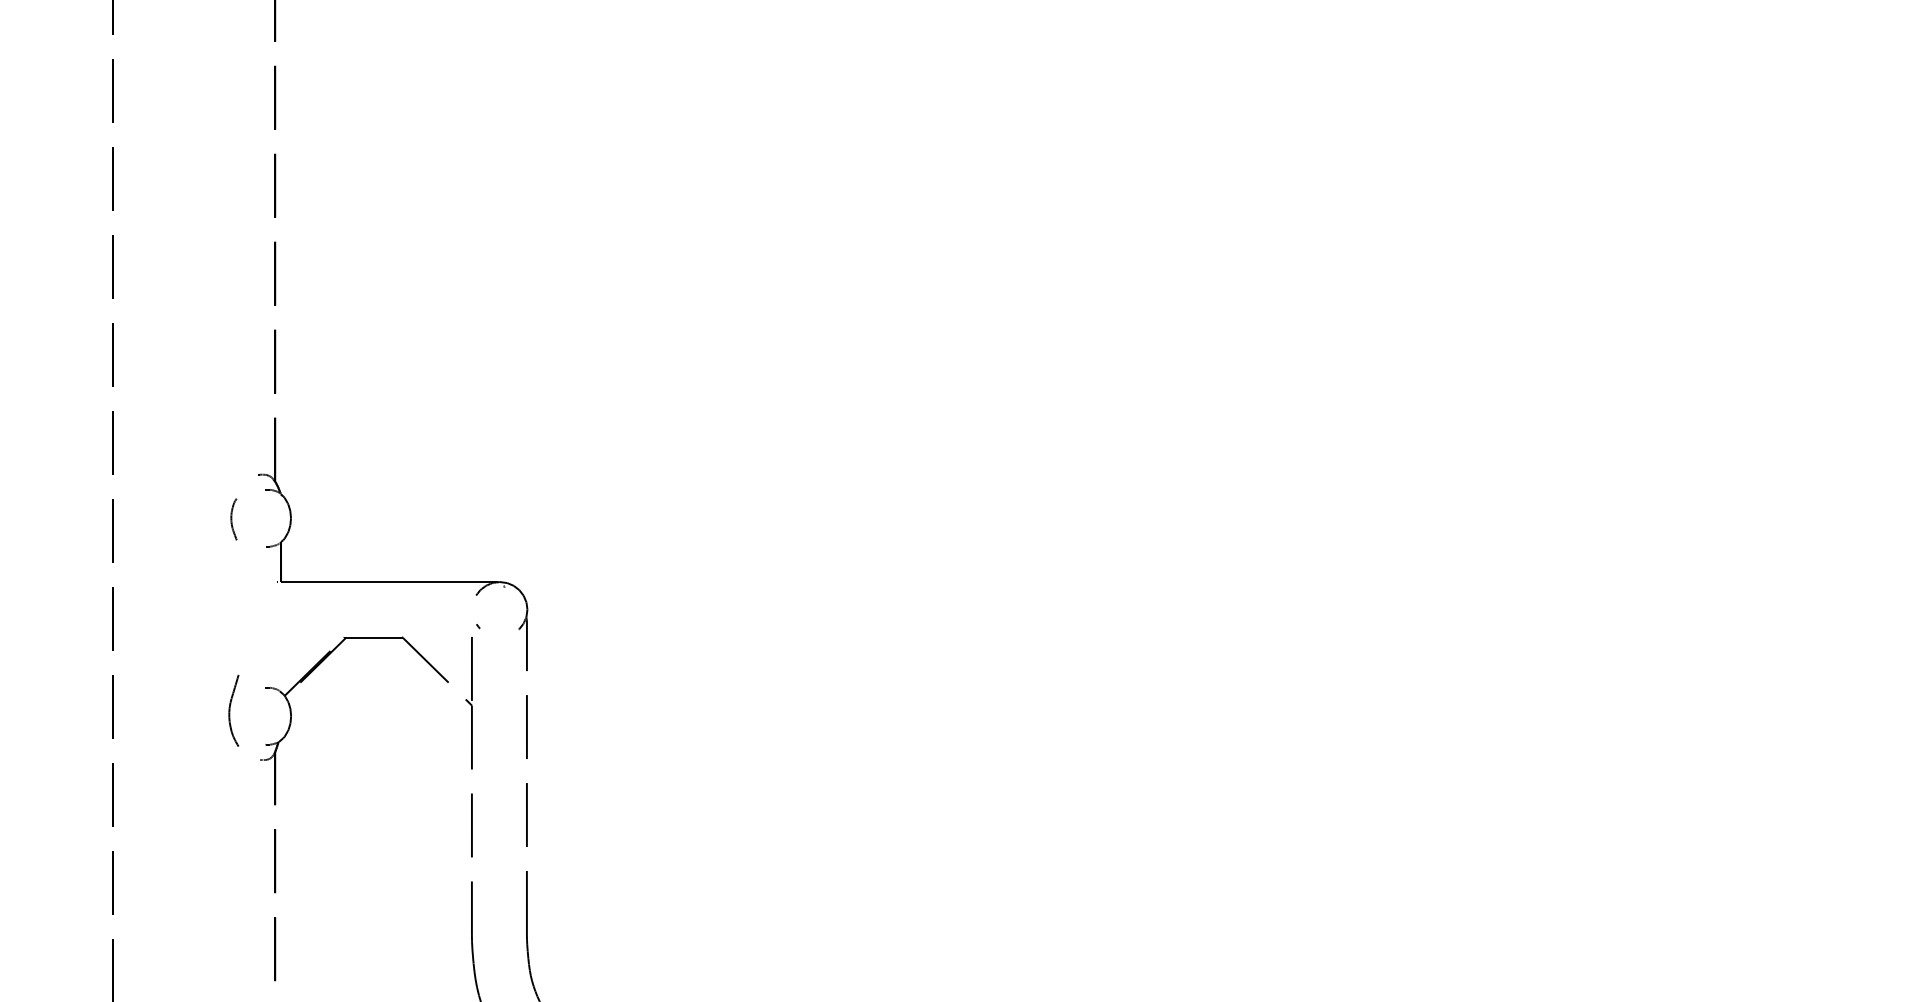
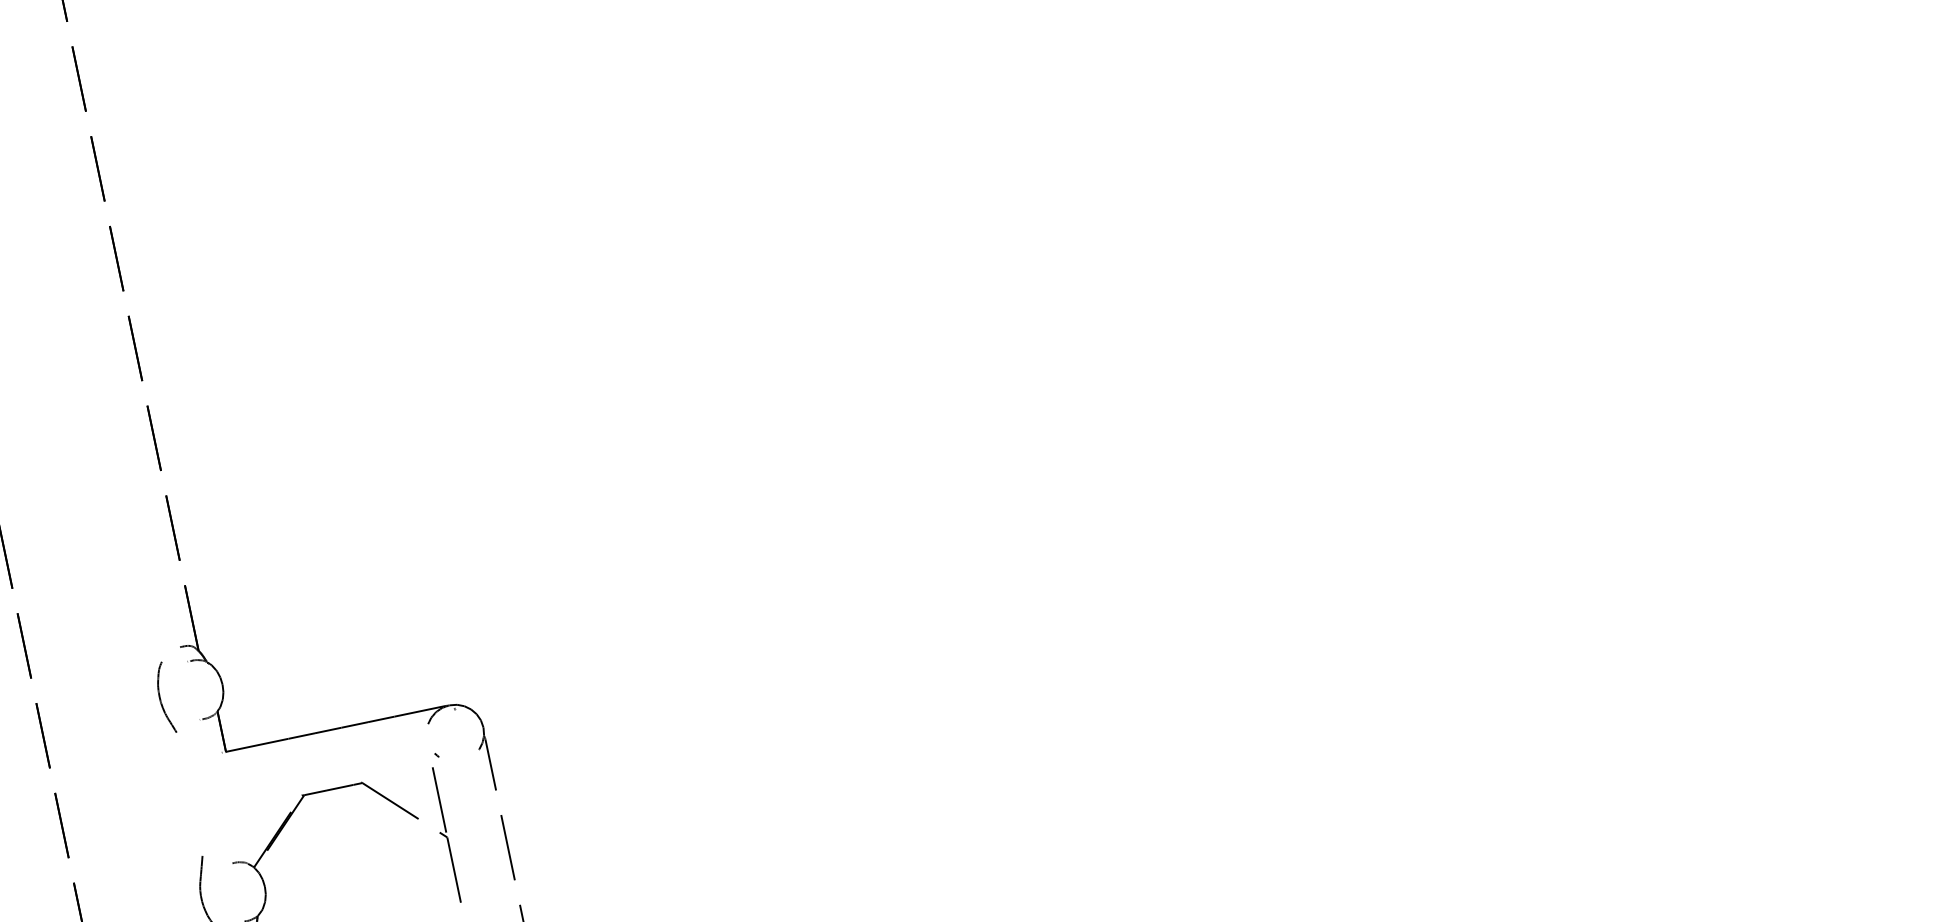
part: (233, 519) -> (164, 698), size x1.67

